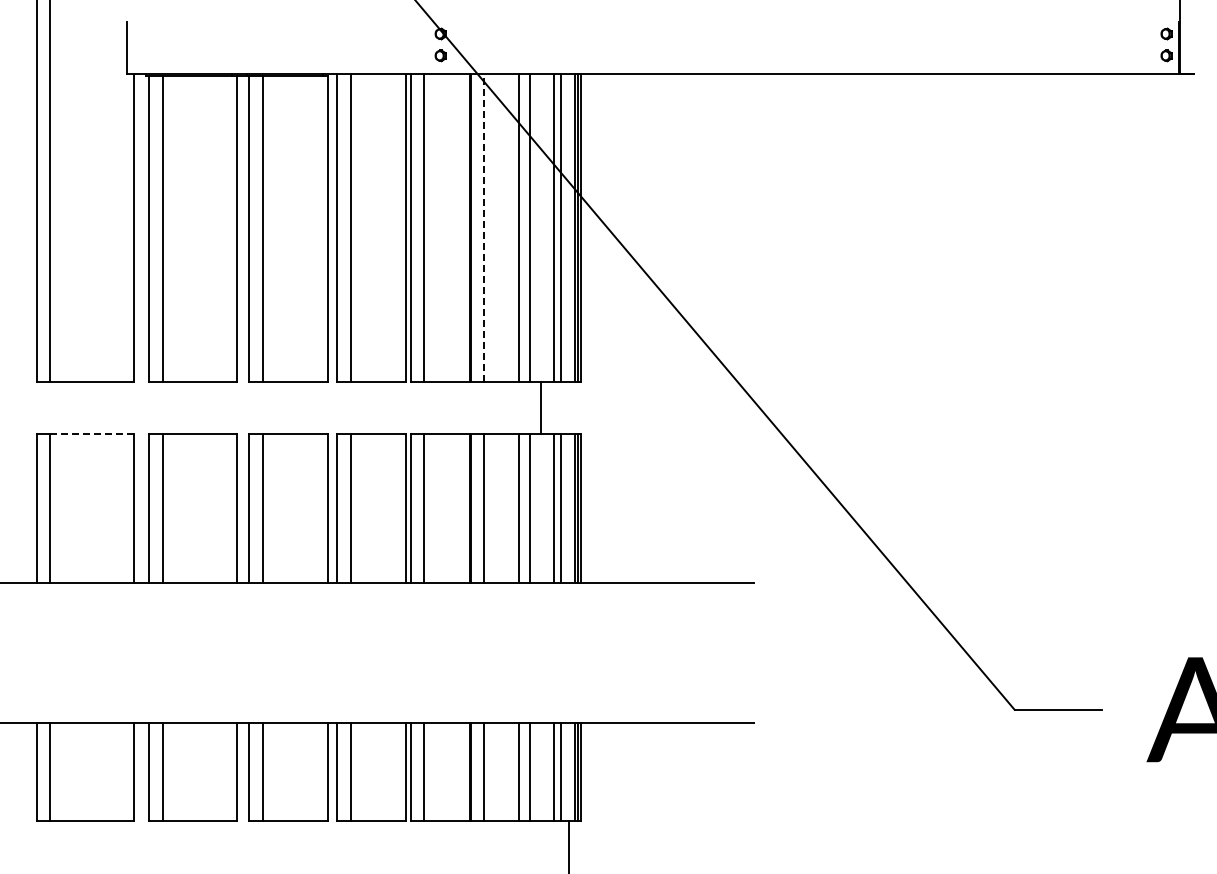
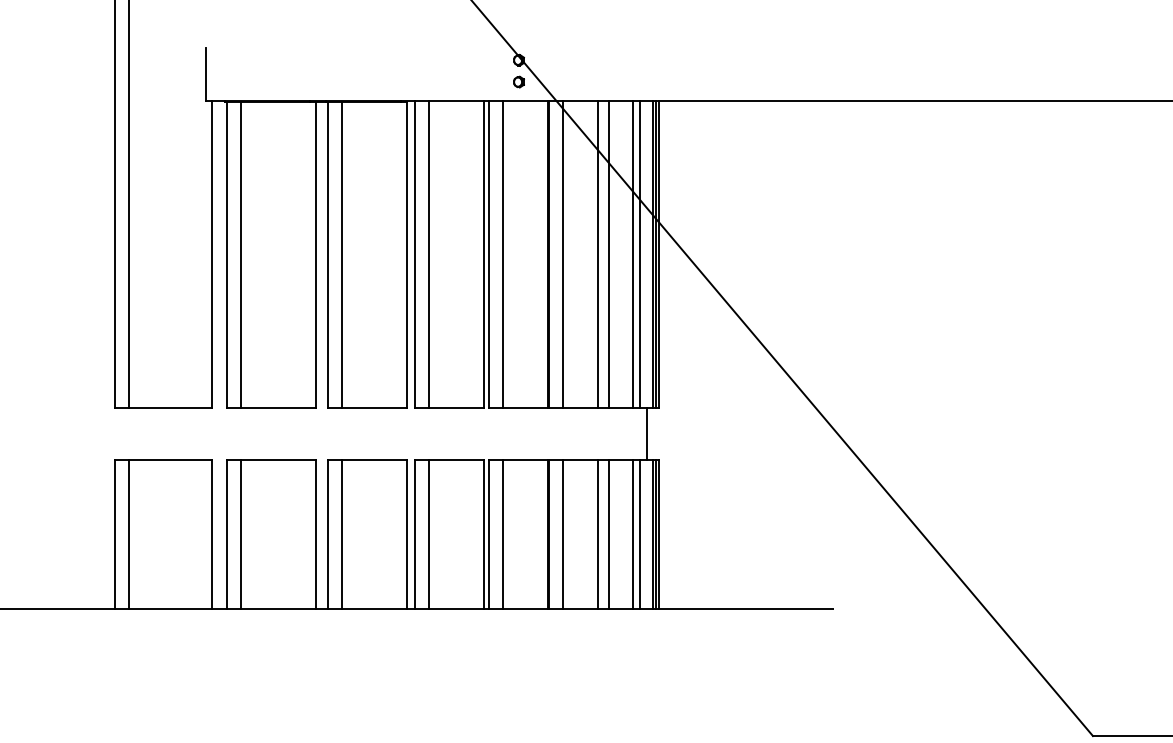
line: (484, 228) -> (562, 254), dashed -> solid
line: (540, 407) -> (646, 433), moved
line: (92, 434) -> (170, 460), dashed -> solid

